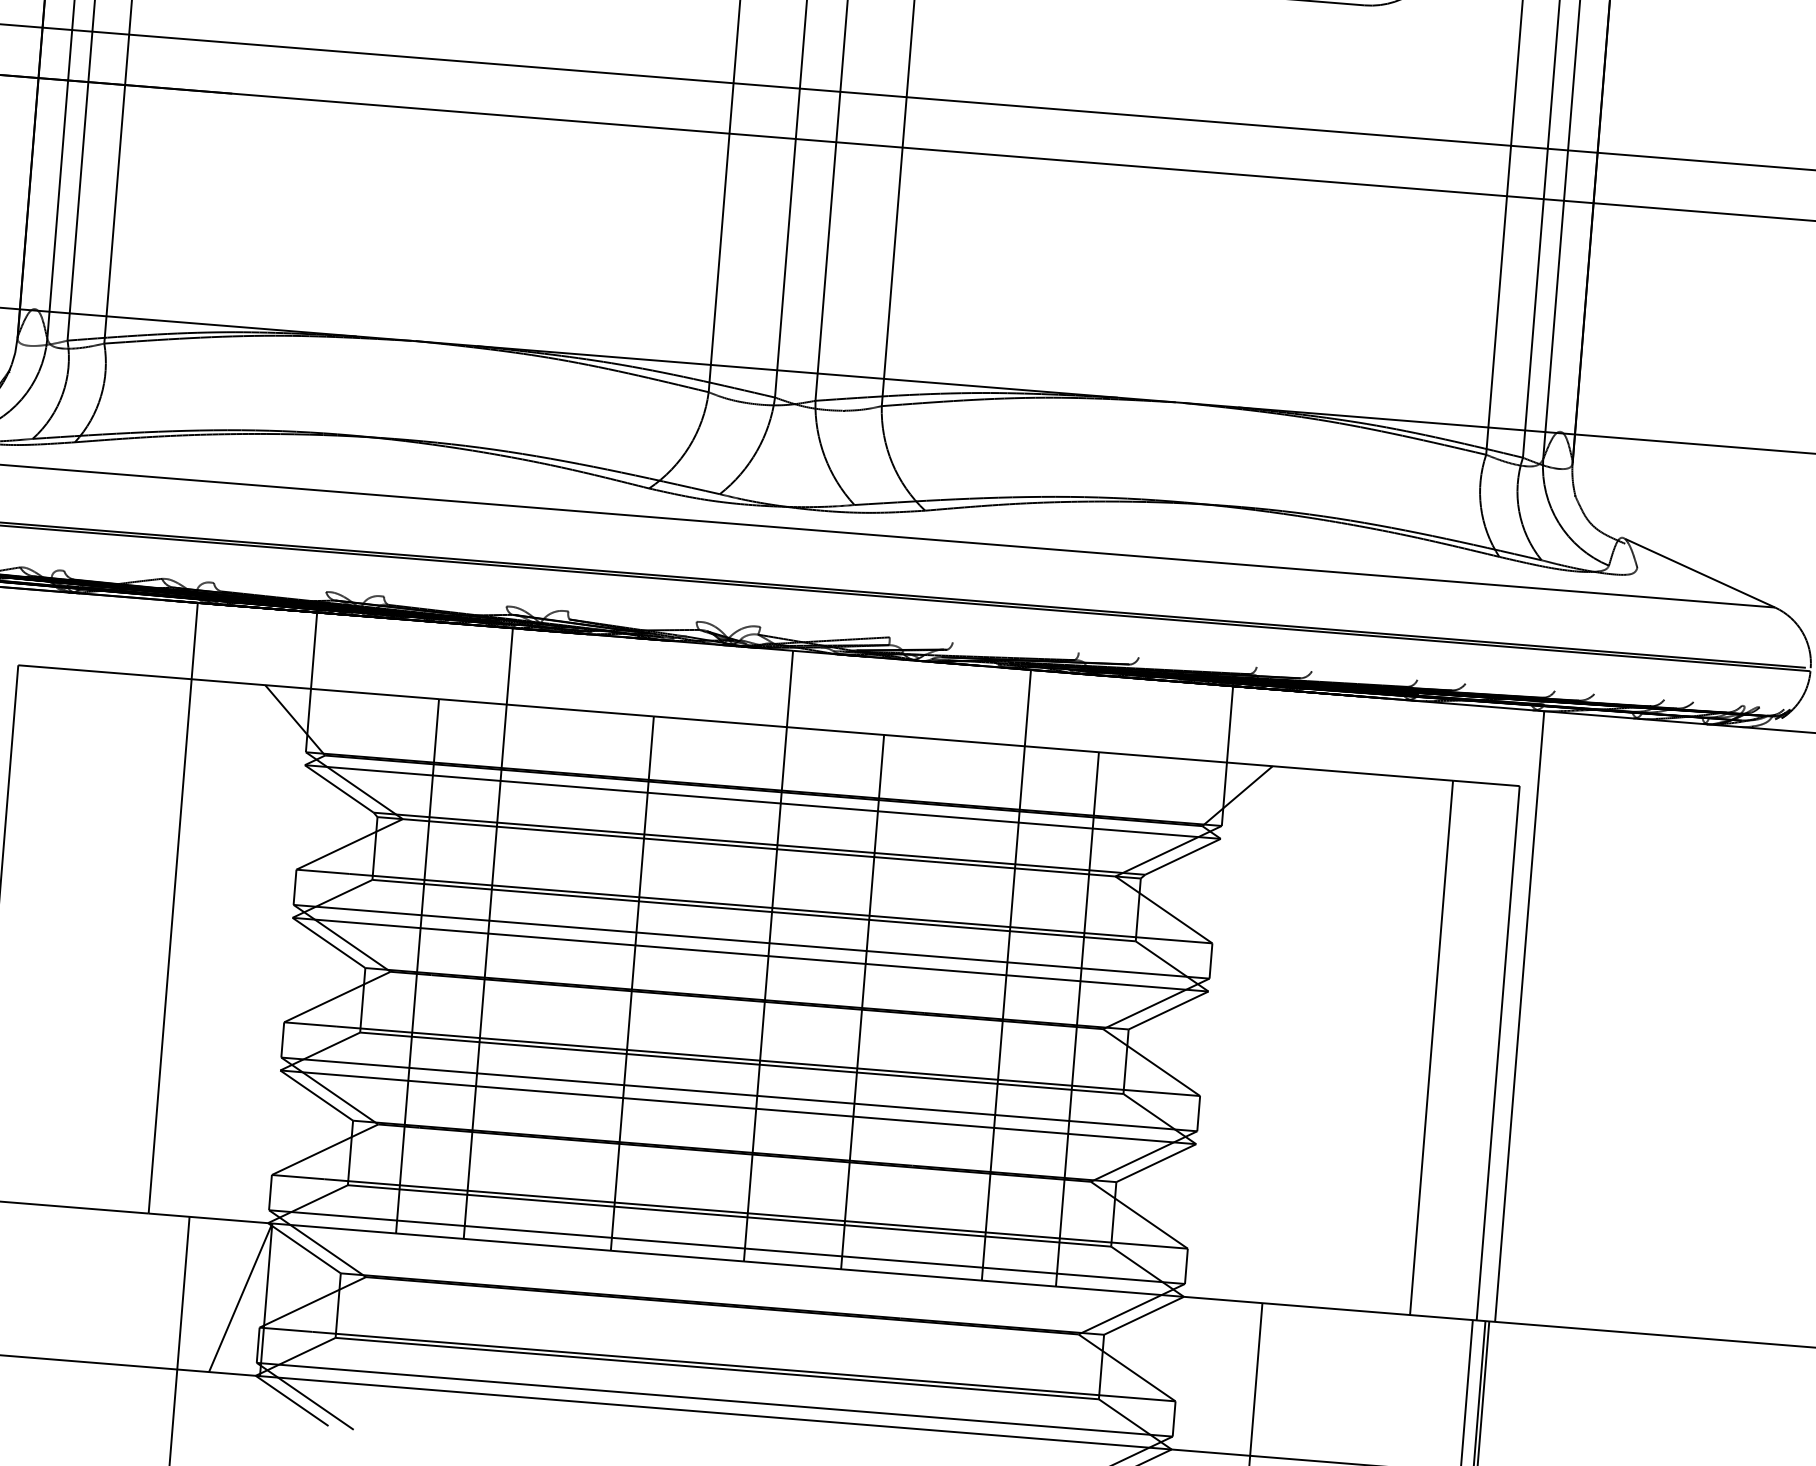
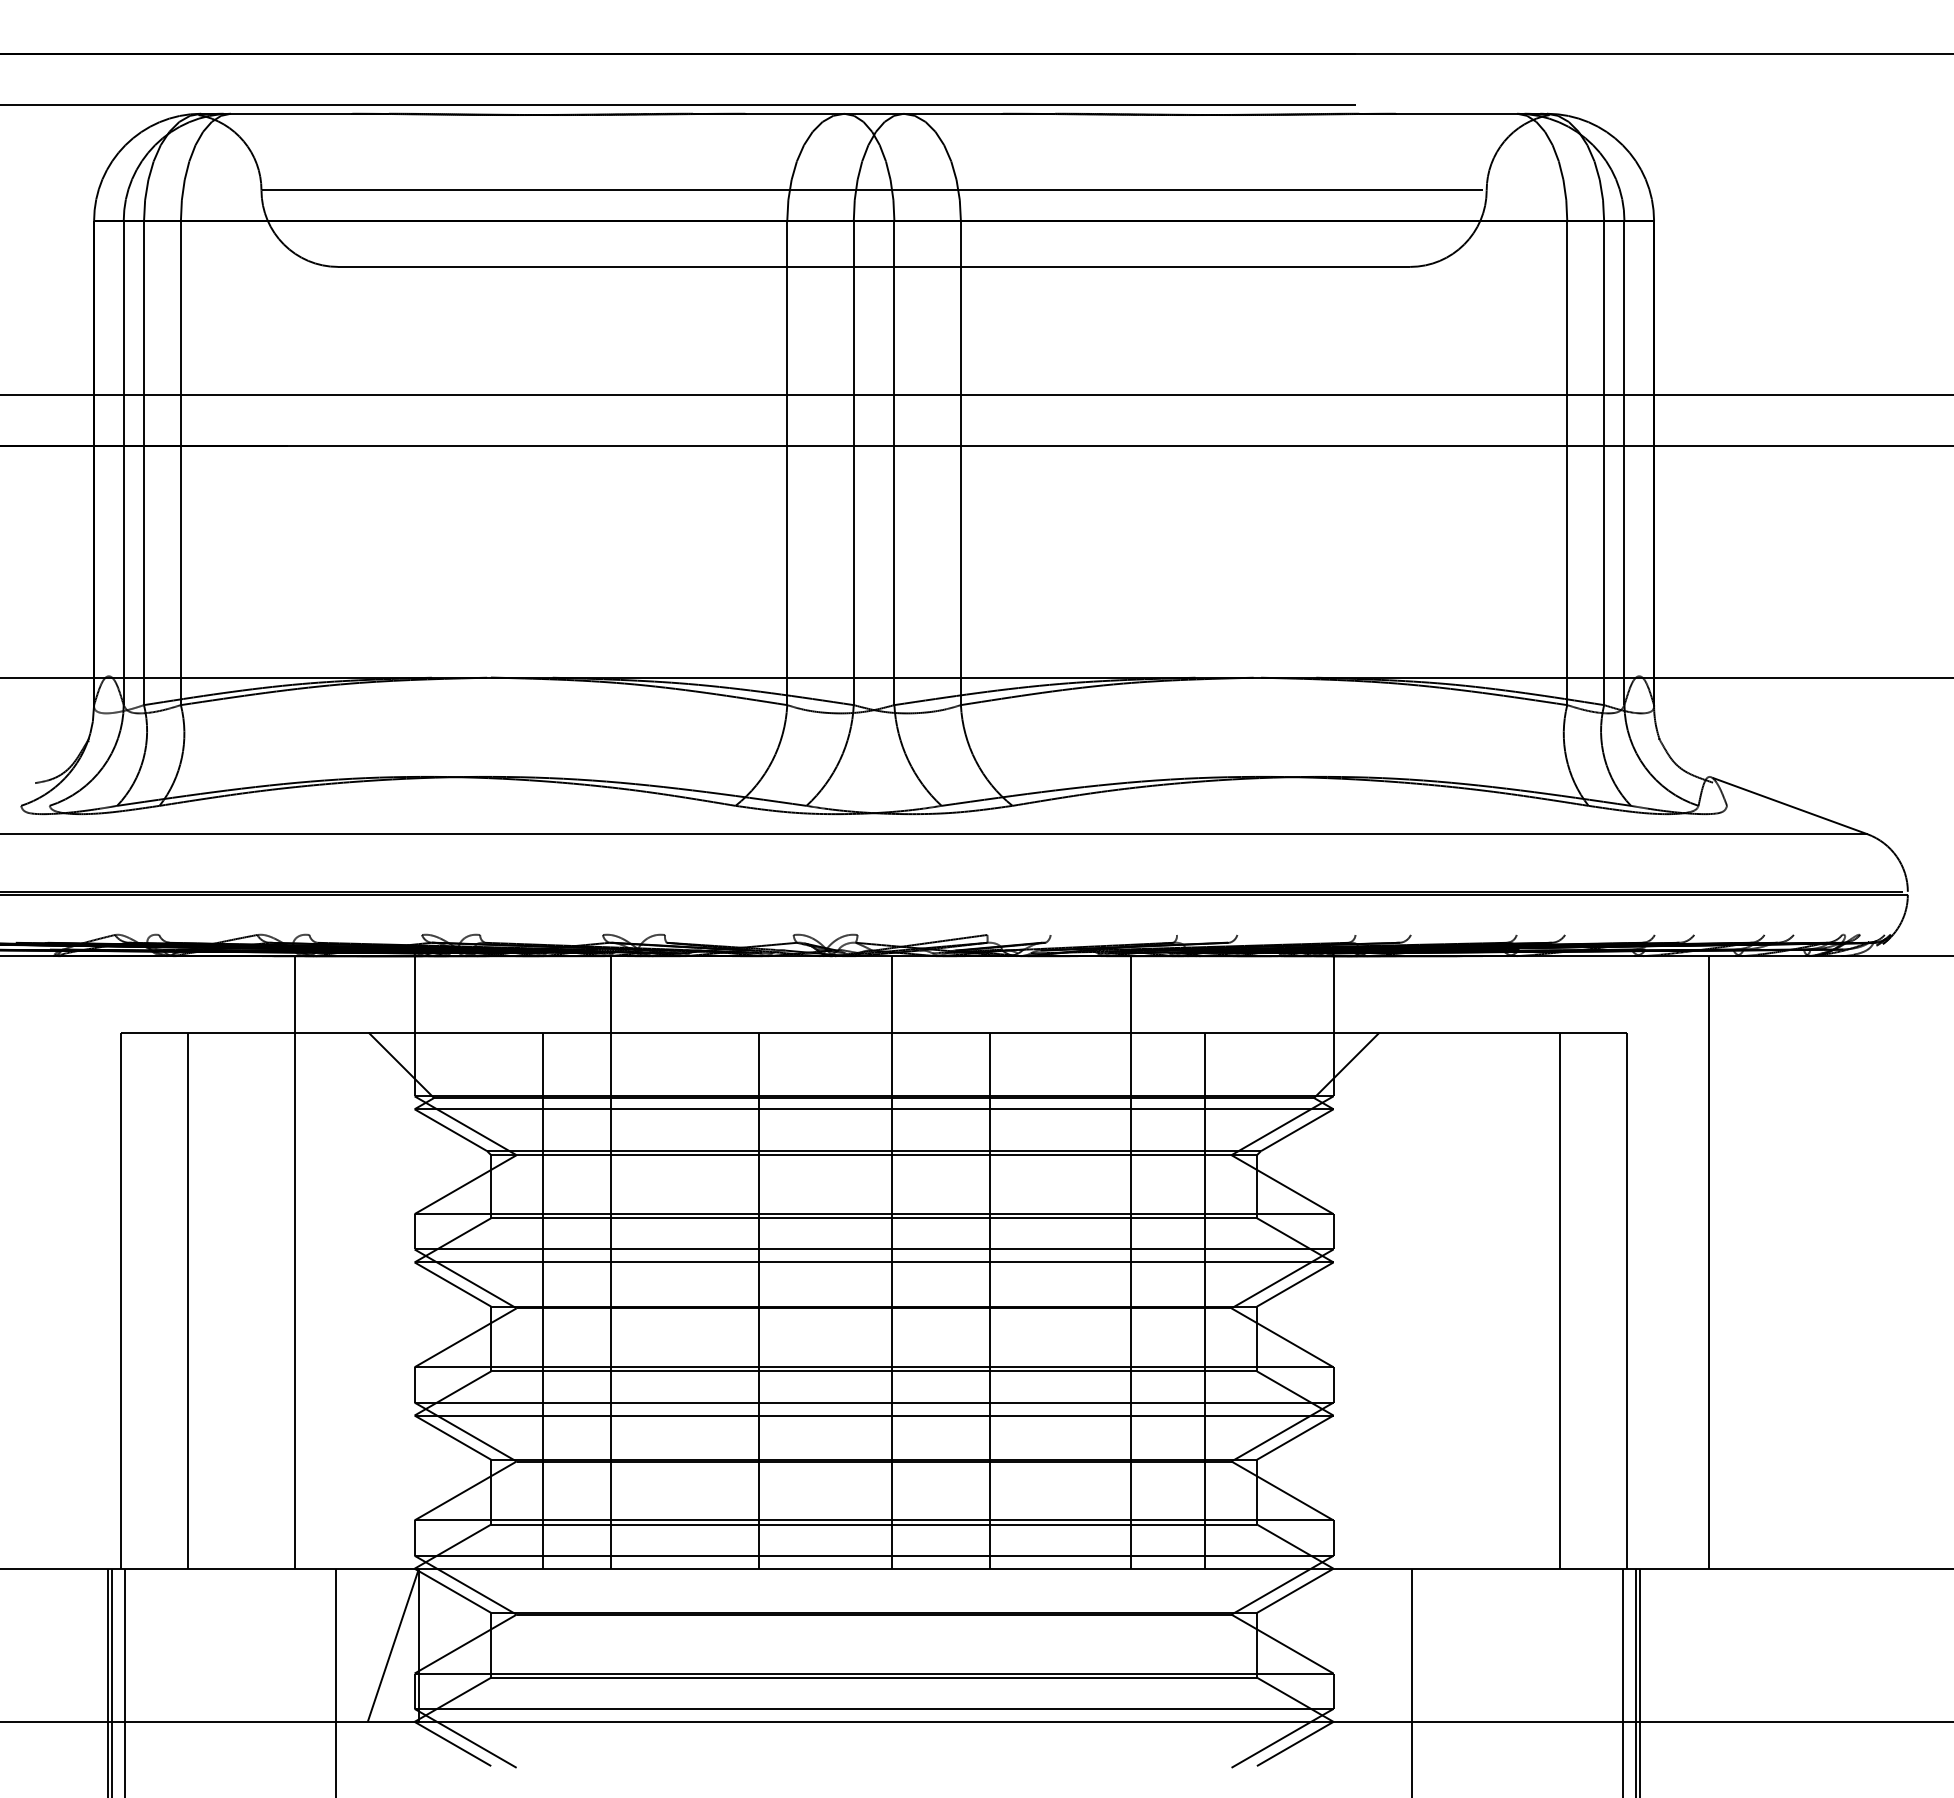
line: (63, 937) -> (187, 1300), added
line: (1519, 1016) -> (1708, 1262), moved

